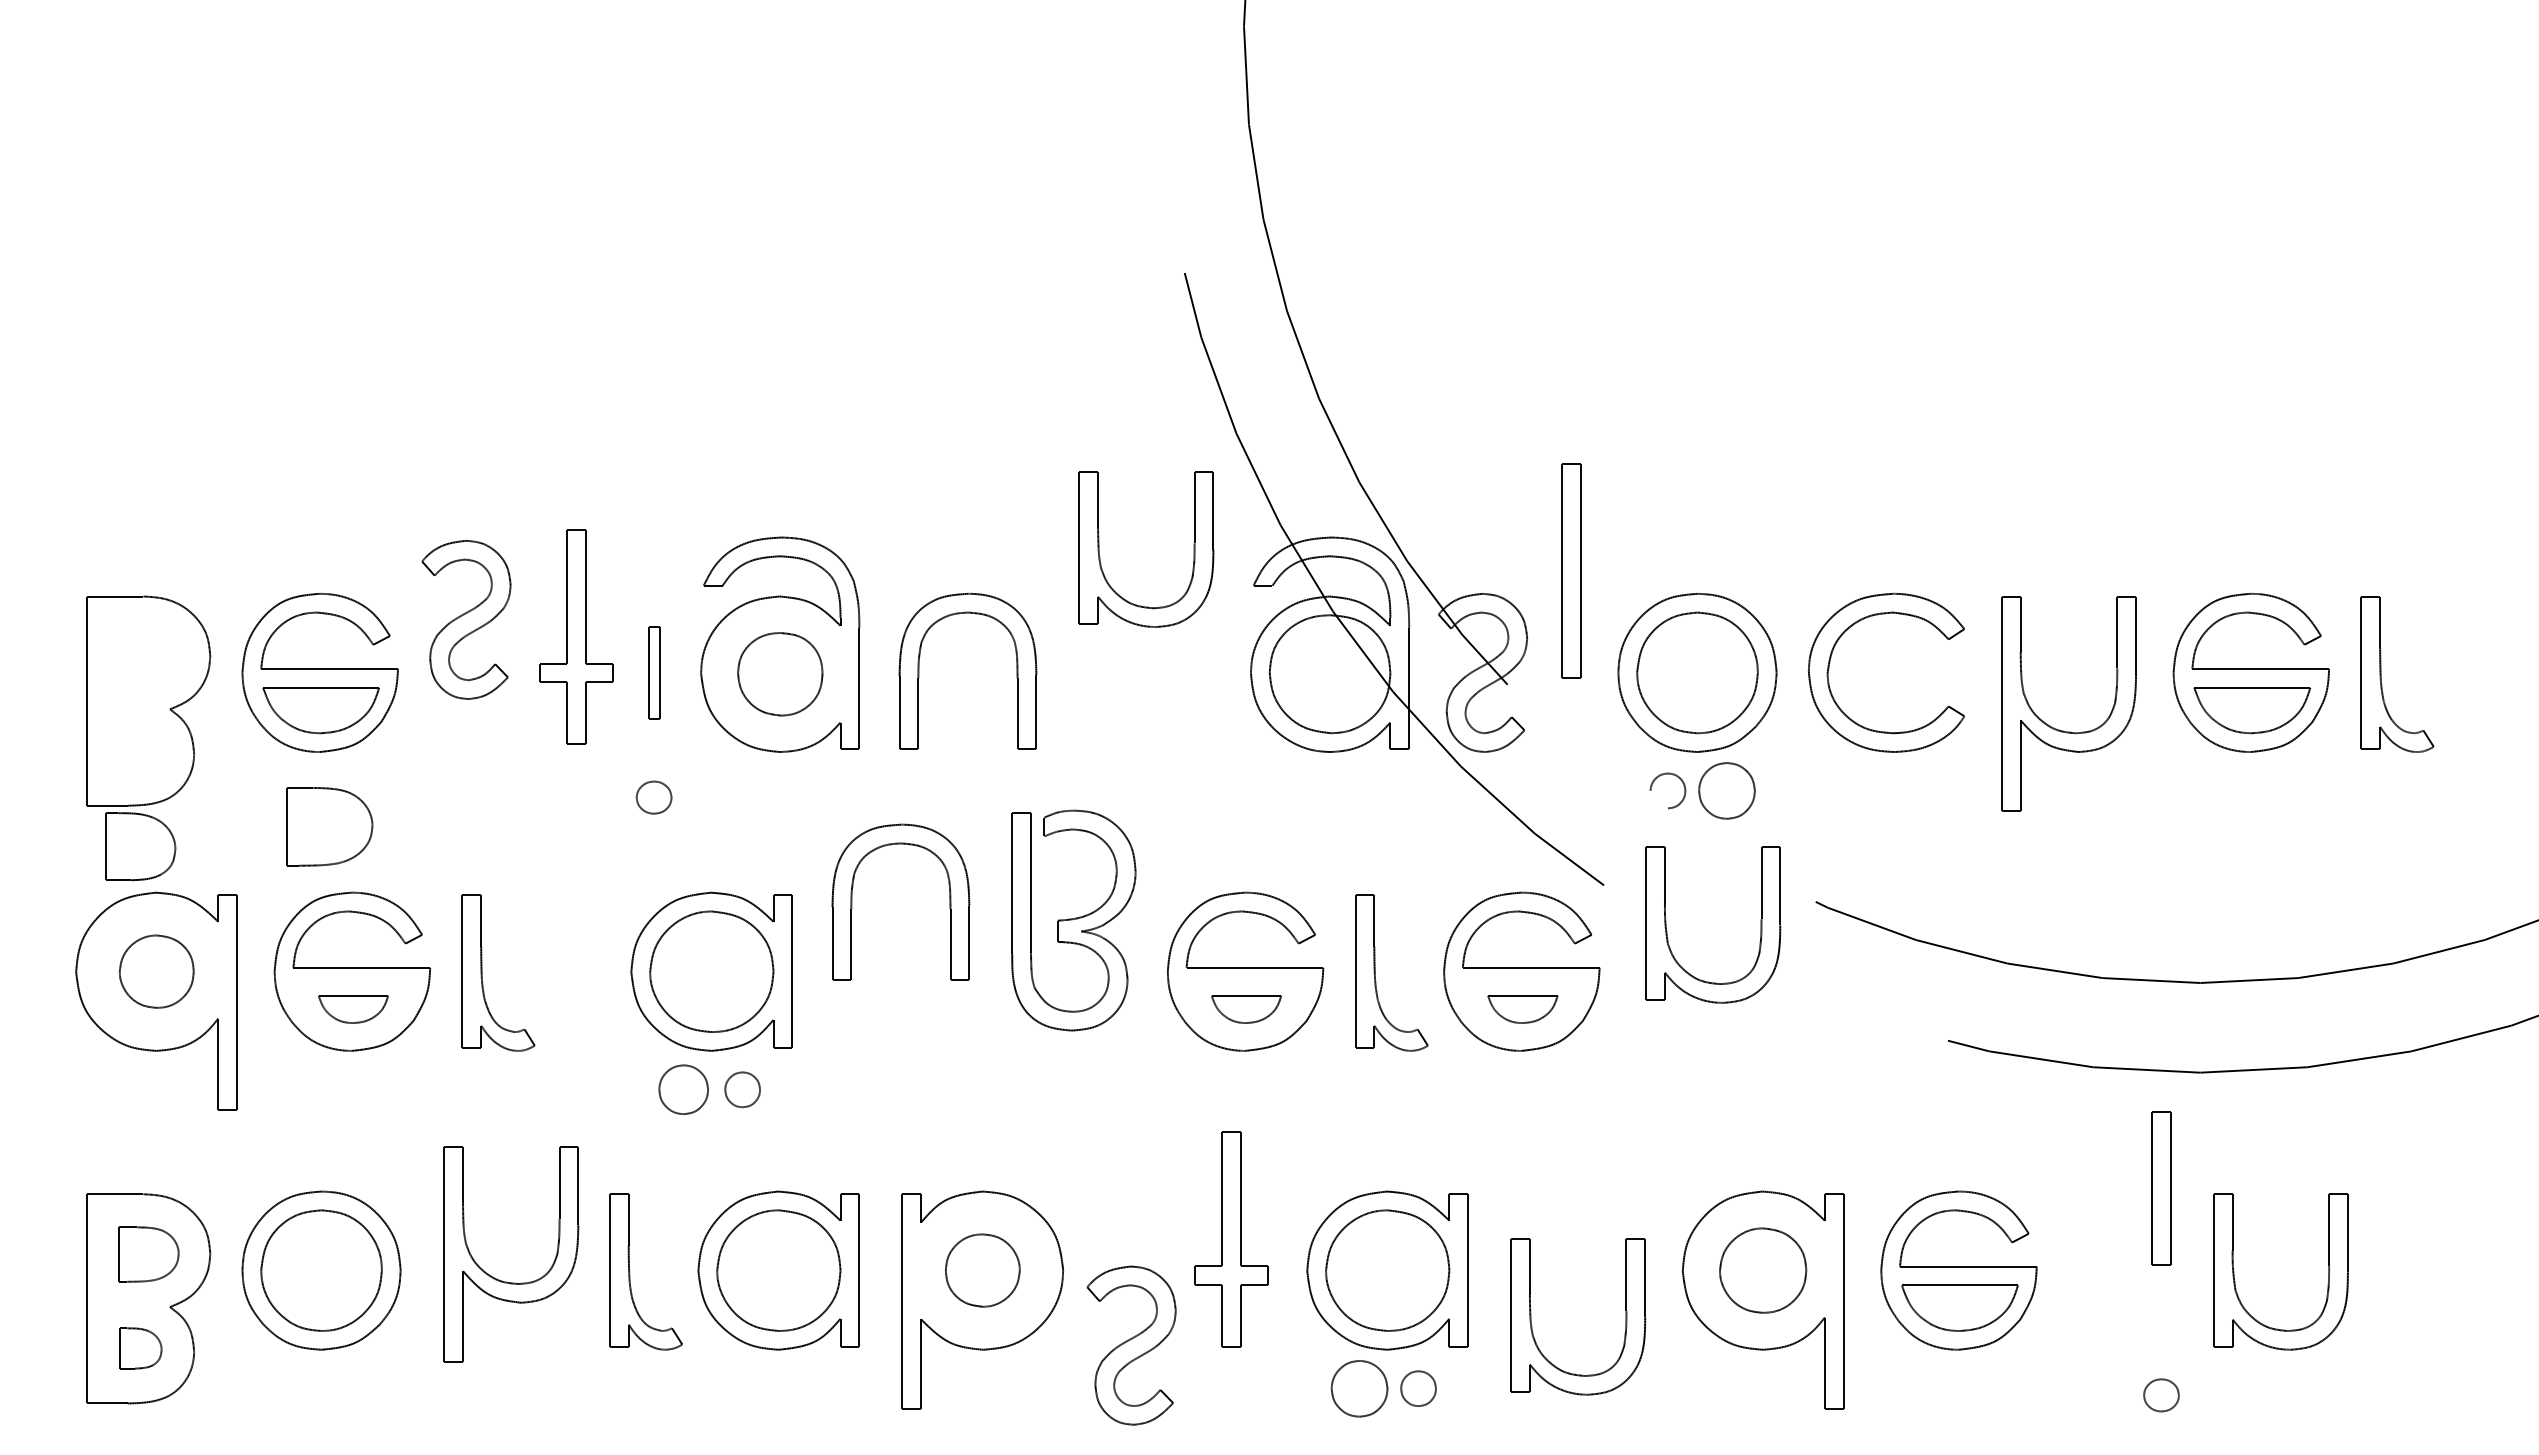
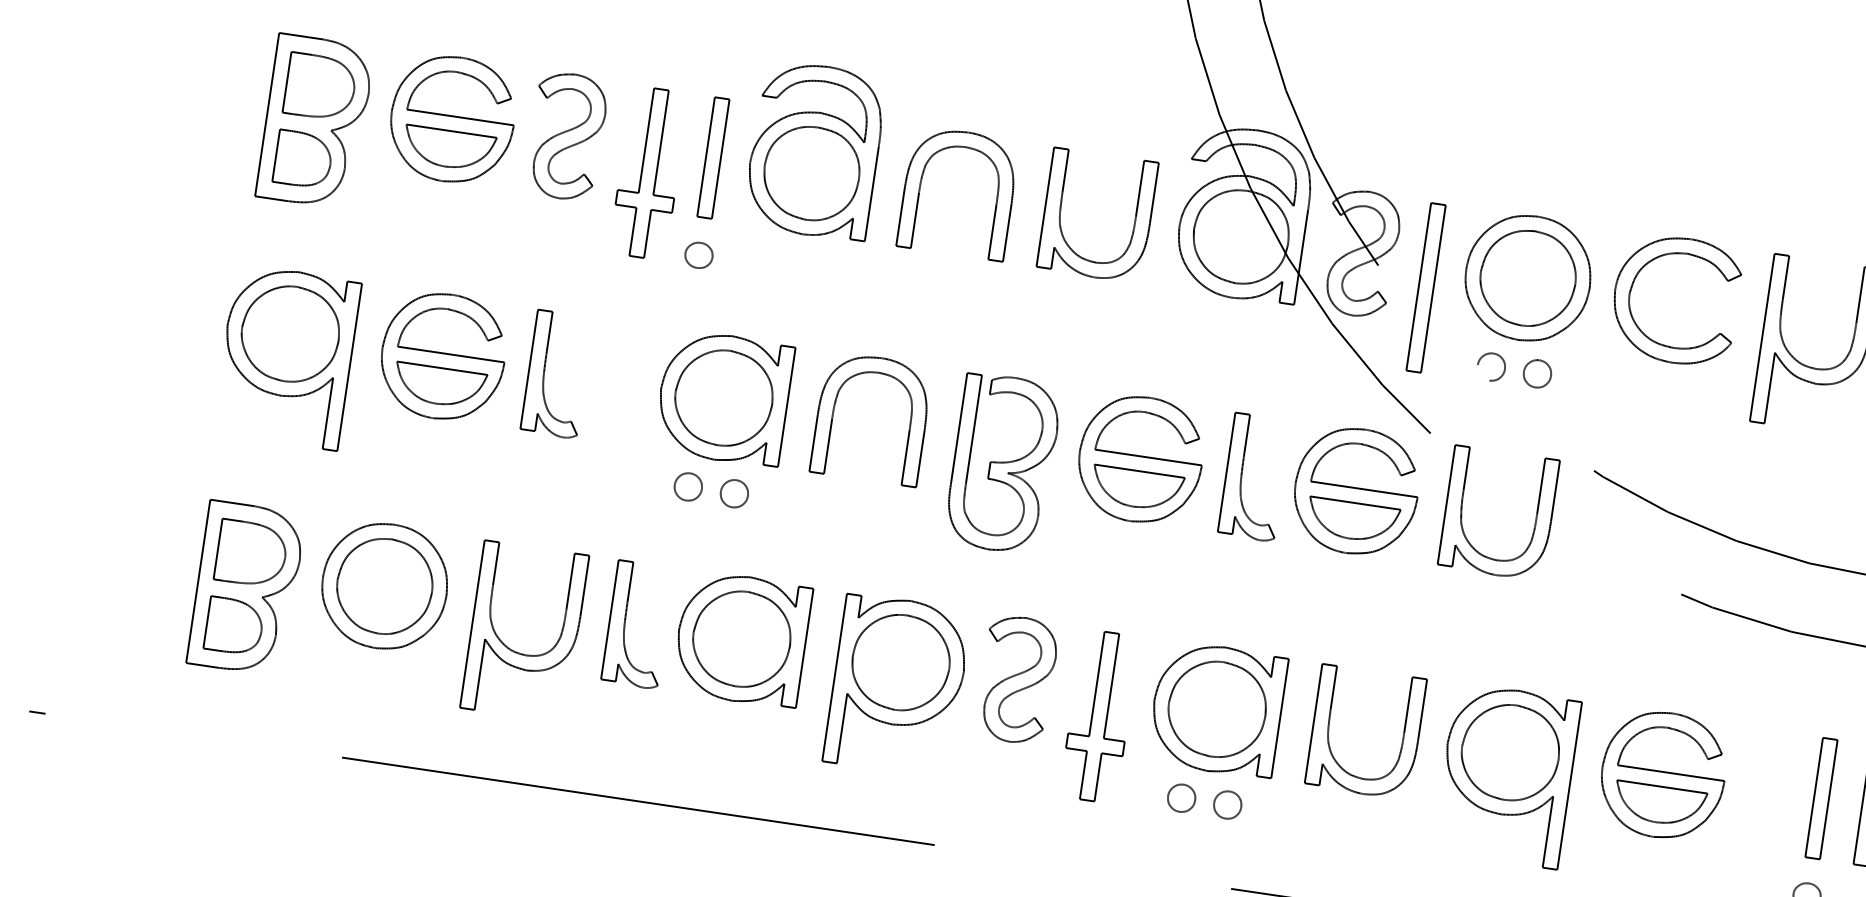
part: (1100, 556) -> (1060, 216), moved
part: (1571, 570) -> (1426, 287), moved
part: (466, 619) -> (566, 136), moved
part: (576, 636) -> (649, 172), moved
part: (654, 672) -> (713, 157), size x1.67
part: (780, 674) -> (811, 173), size x1.43
part: (1726, 790) -> (1537, 373), size x0.62
part: (329, 826) -> (320, 86), moved
part: (140, 846) -> (303, 159), moved
part: (852, 901) -> (834, 412), moved
part: (1073, 920) -> (1002, 463), moved
part: (1667, 931) -> (1462, 513), moved
part: (156, 971) -> (290, 333), size x1.67
part: (353, 1009) -> (439, 386), size x1.67
part: (1246, 1009) -> (1137, 489), size x1.67
part: (1522, 1009) -> (1352, 520), size x1.67
part: (683, 1089) -> (688, 486), size x0.71
part: (2161, 1188) -> (1821, 798), moved
part: (1231, 1239) -> (1099, 716), moved
part: (148, 1254) -> (251, 553), size x1.43
part: (982, 1270) -> (900, 662), size x1.67
part: (1762, 1270) -> (1509, 752), size x1.43
part: (507, 1281) -> (518, 652), moved
part: (1531, 1316) -> (1329, 726), moved
part: (1131, 1345) -> (1017, 679), moved
part: (140, 1348) -> (234, 626), size x1.67
part: (1359, 1388) -> (1181, 798), size x0.62

